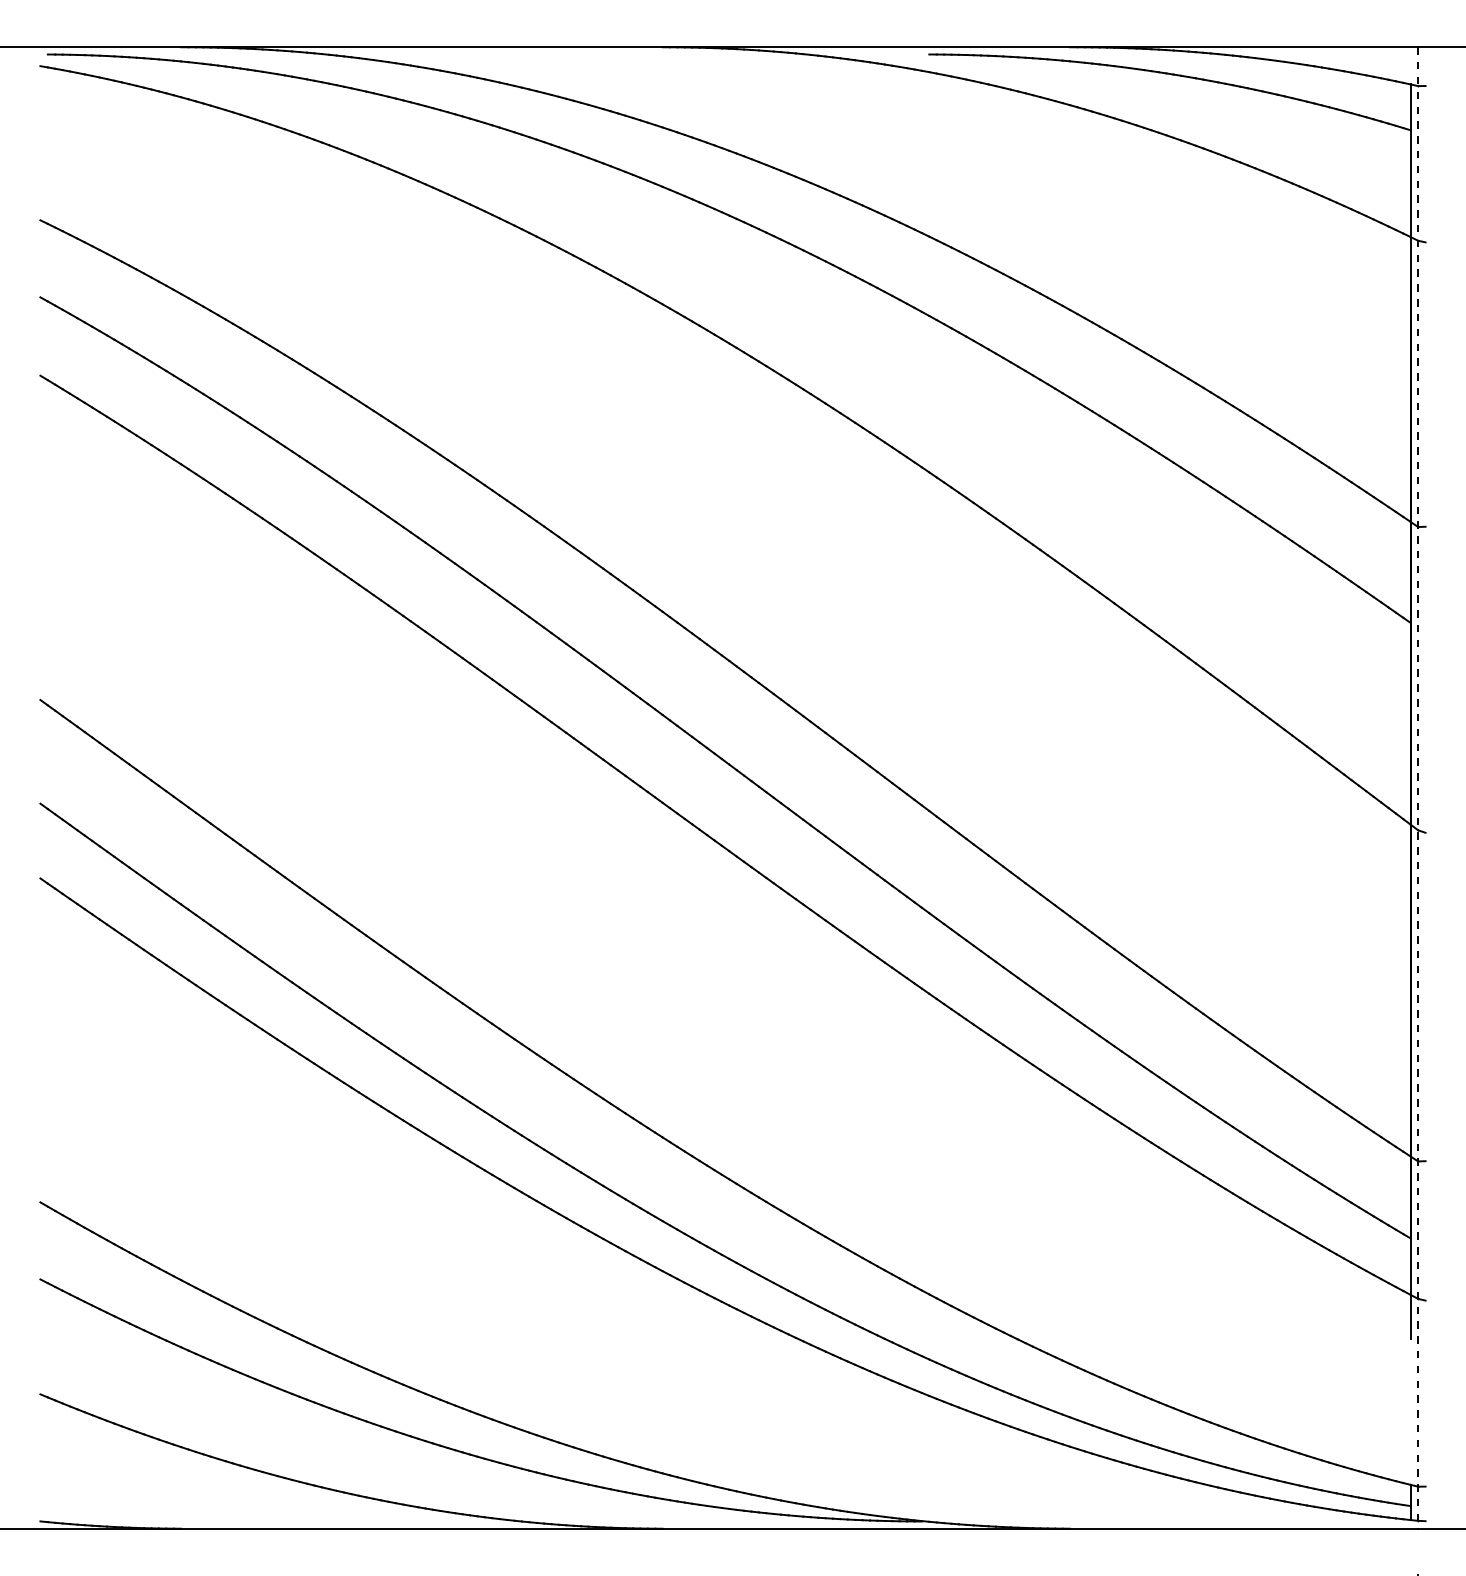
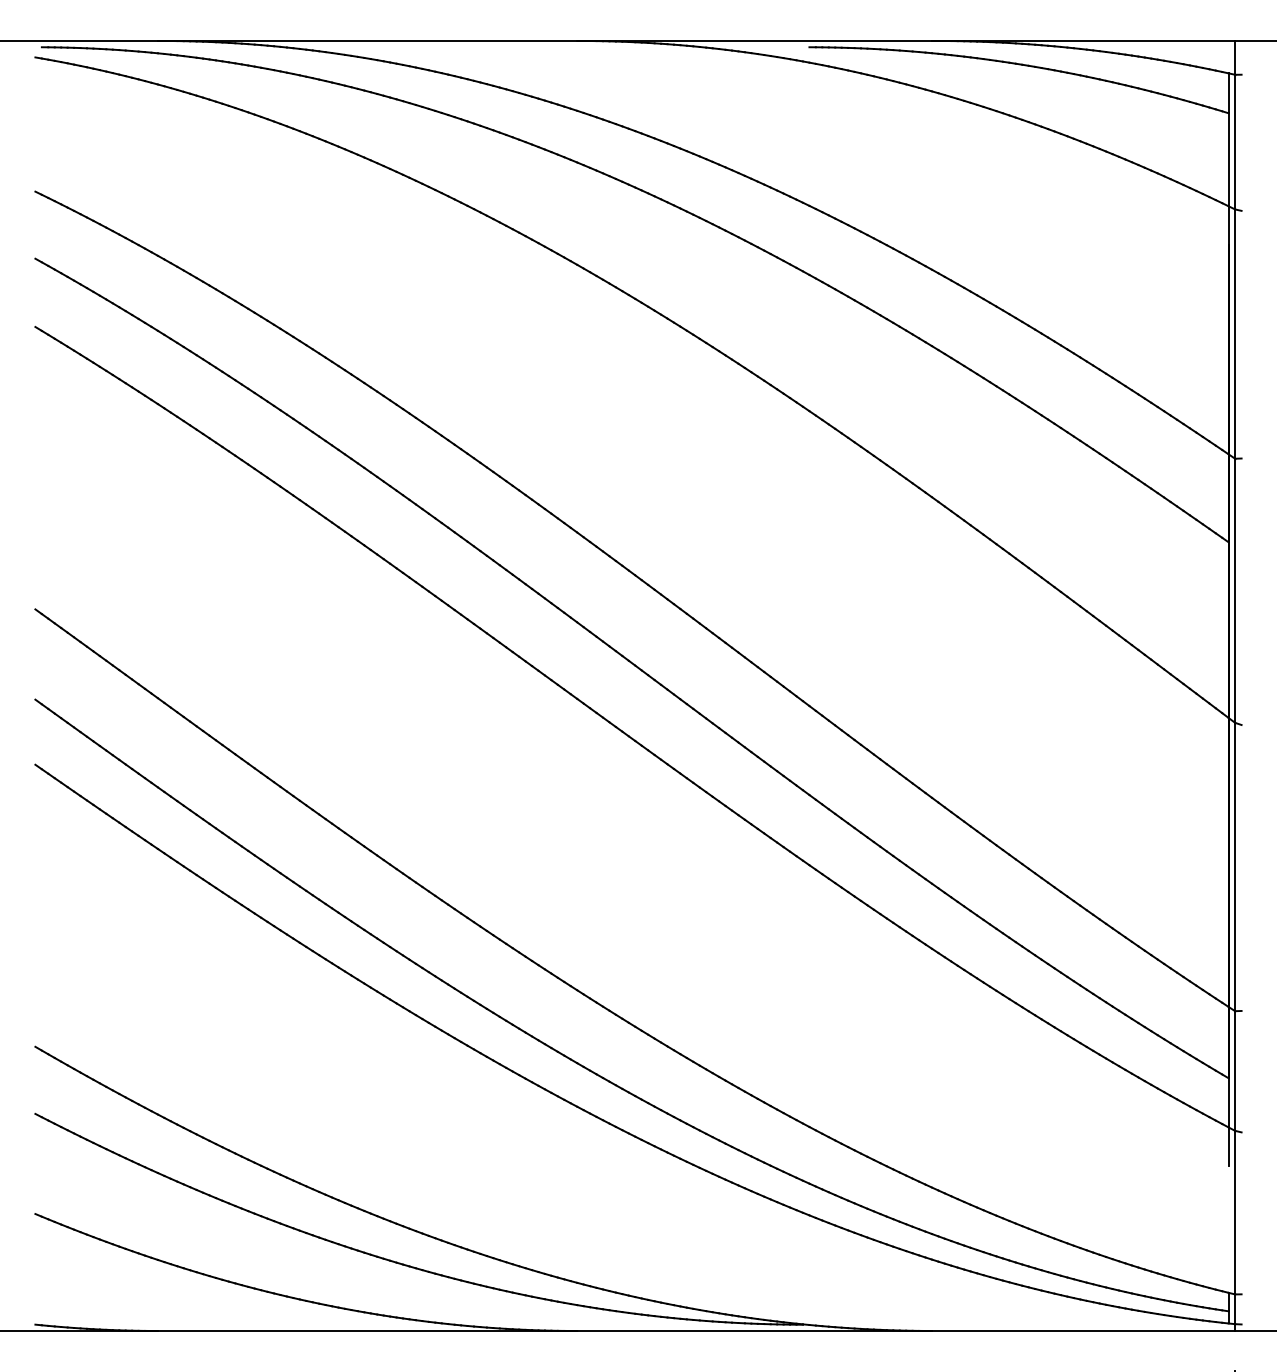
line: (1418, 788) -> (1235, 686), dashed -> solid

